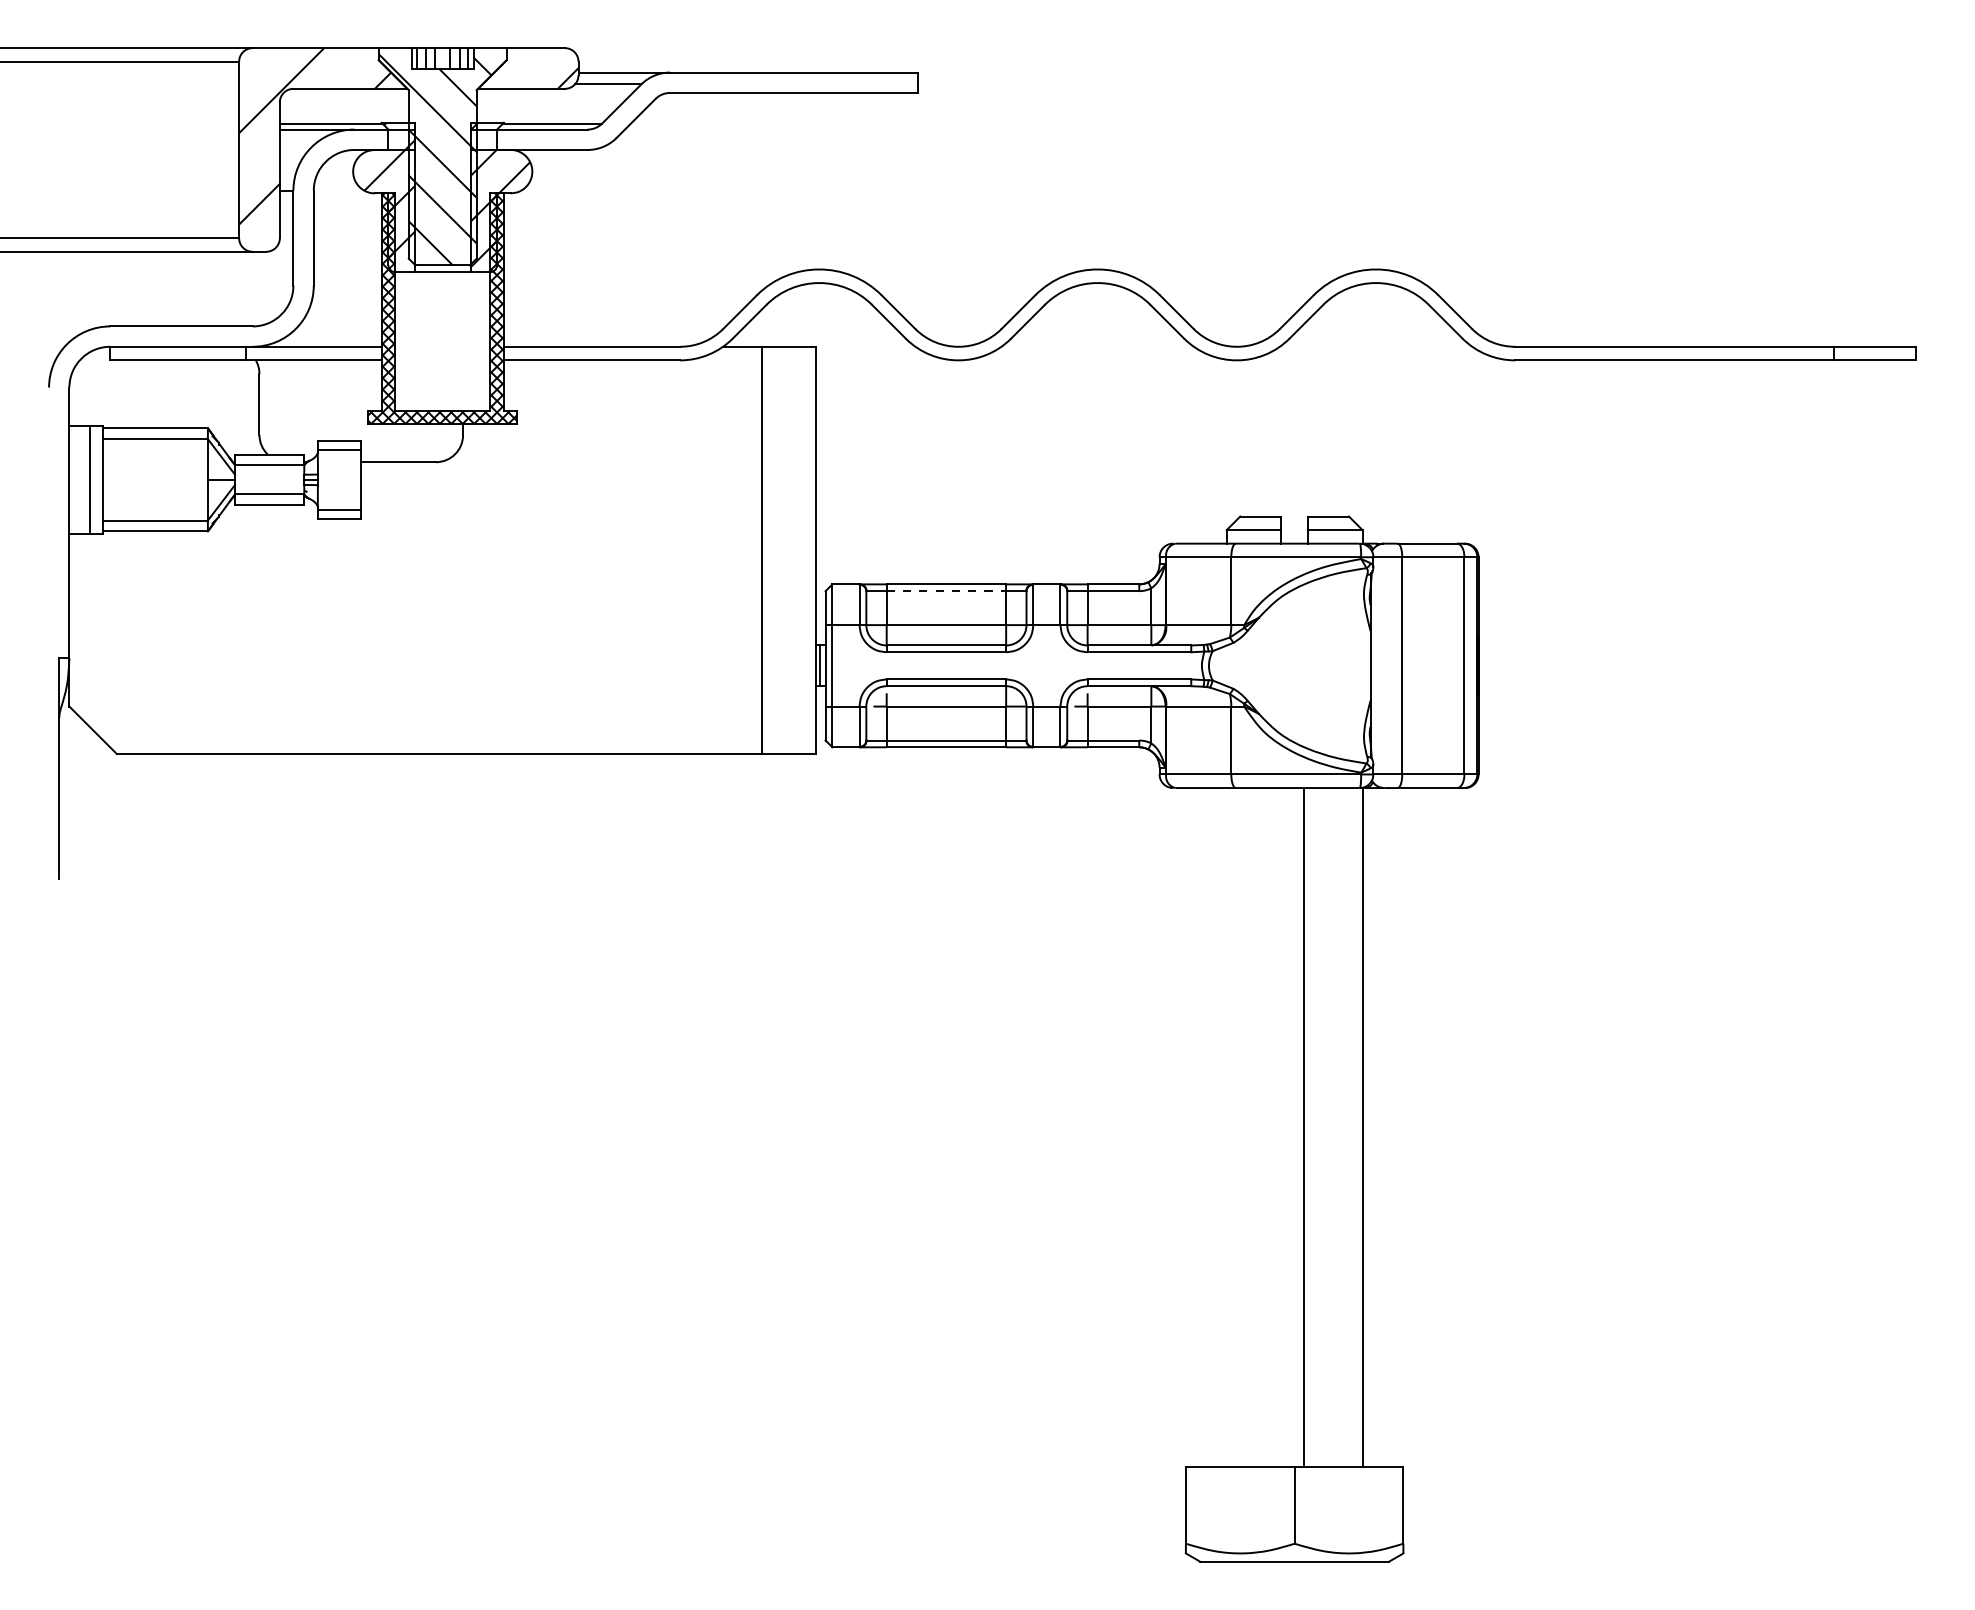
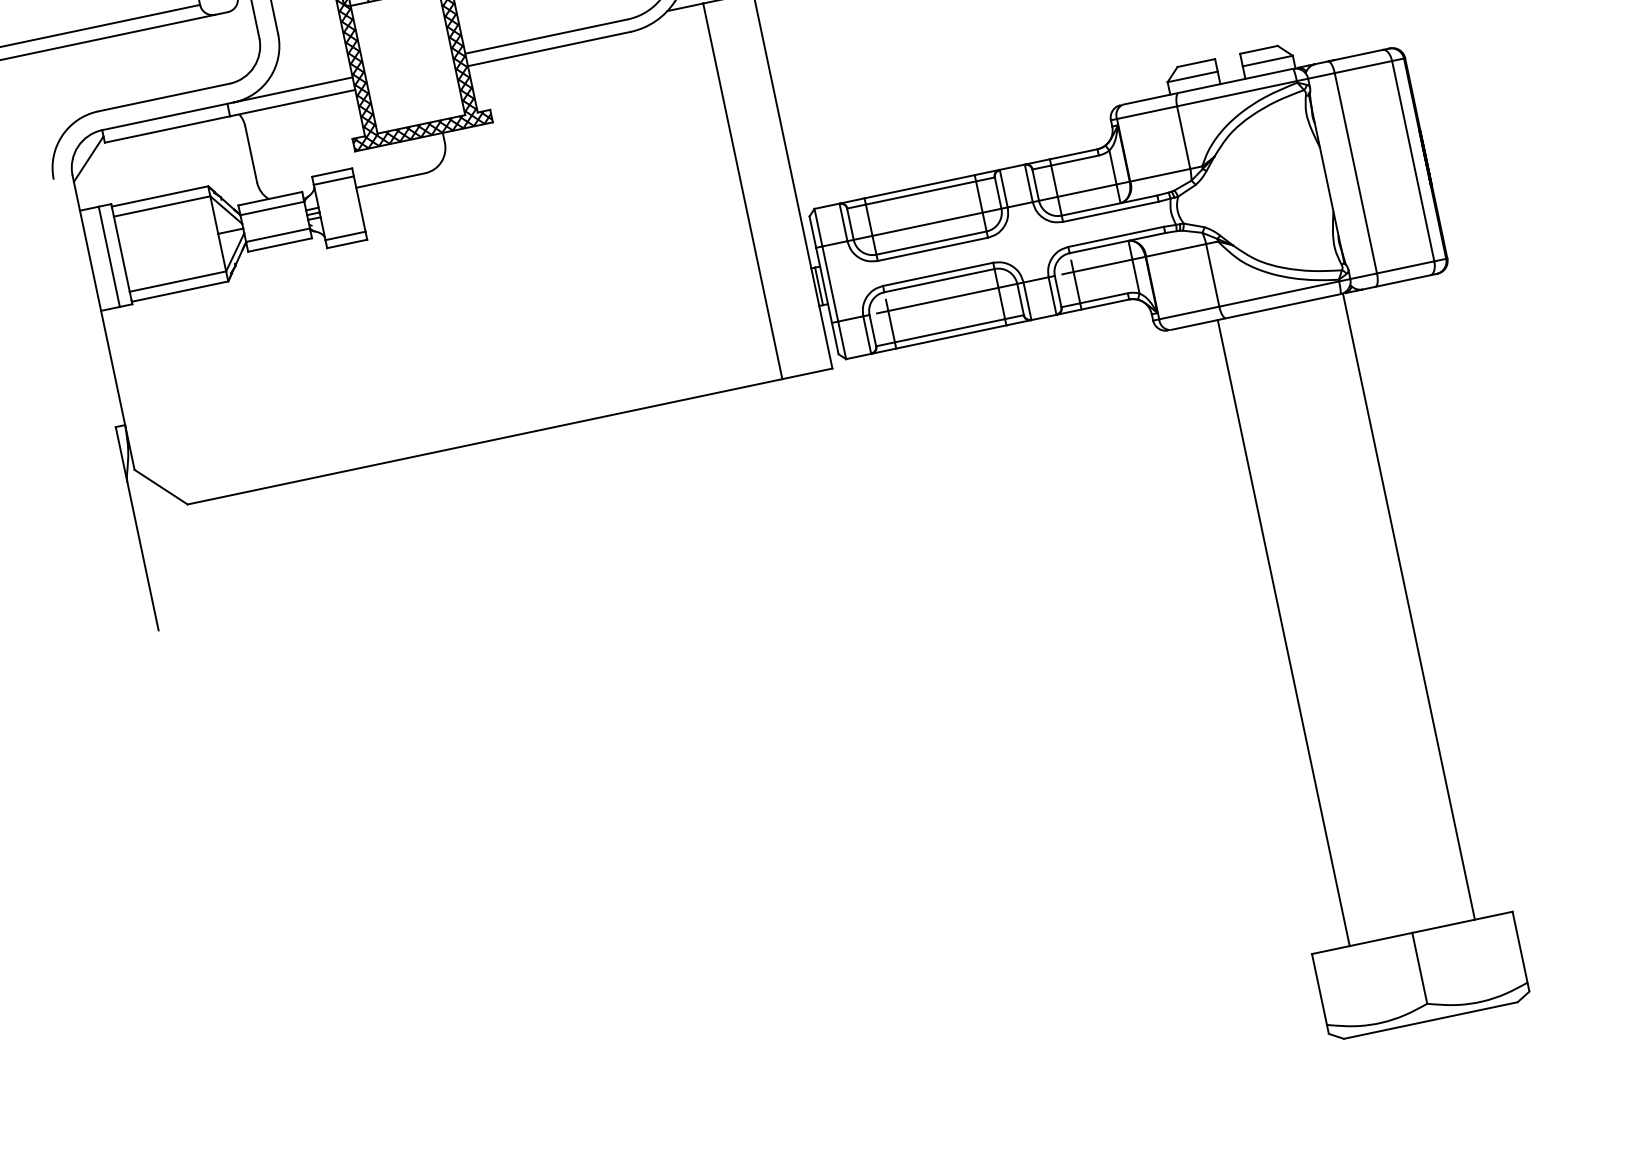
line: (89, 373) -> (88, 158), added
line: (946, 591) -> (921, 193), dashed -> solid
line: (1303, 1127) -> (1283, 633), moved

